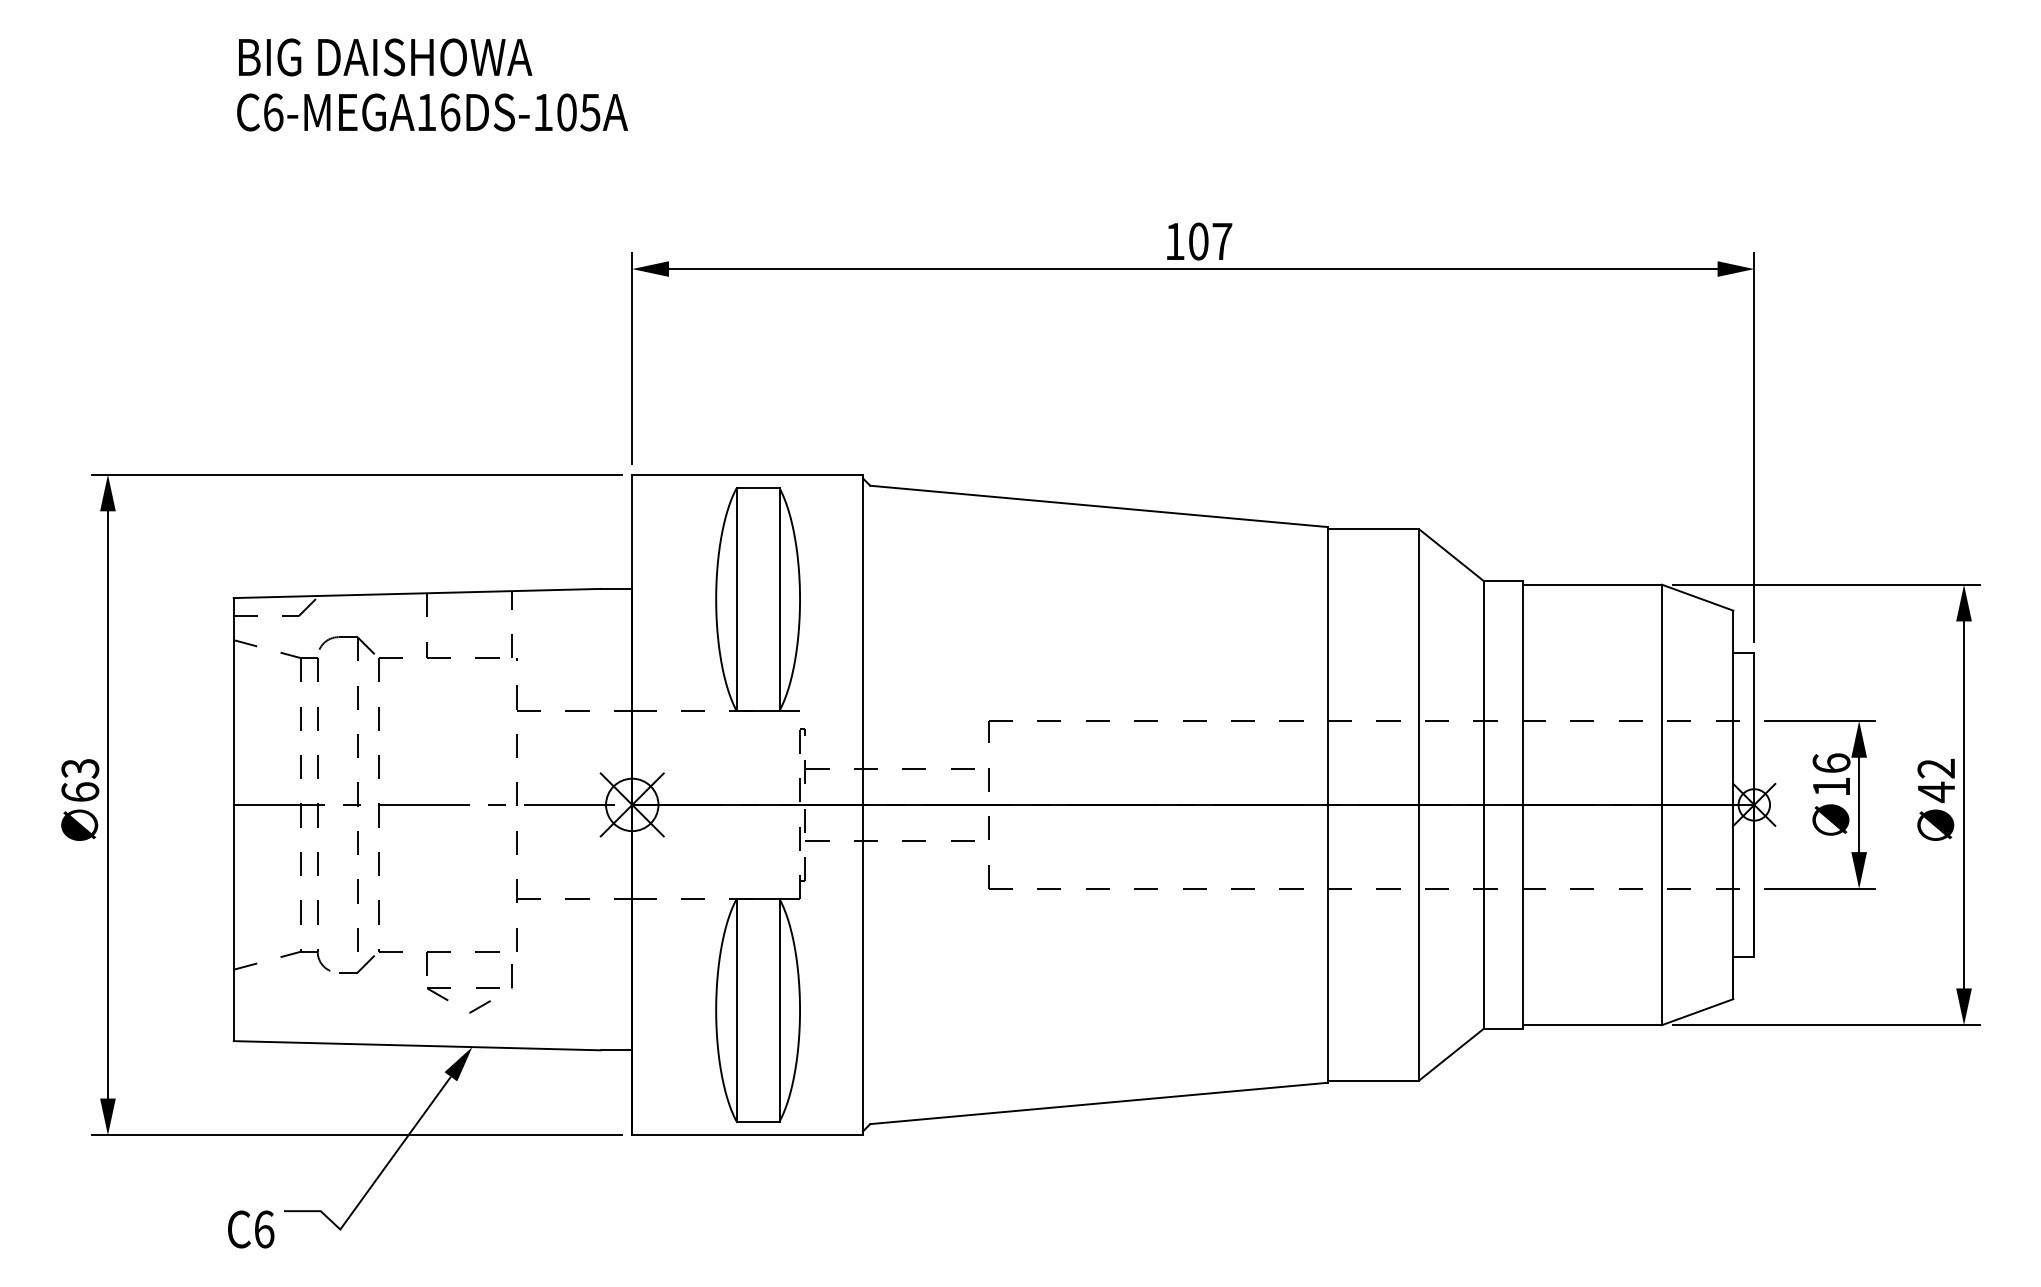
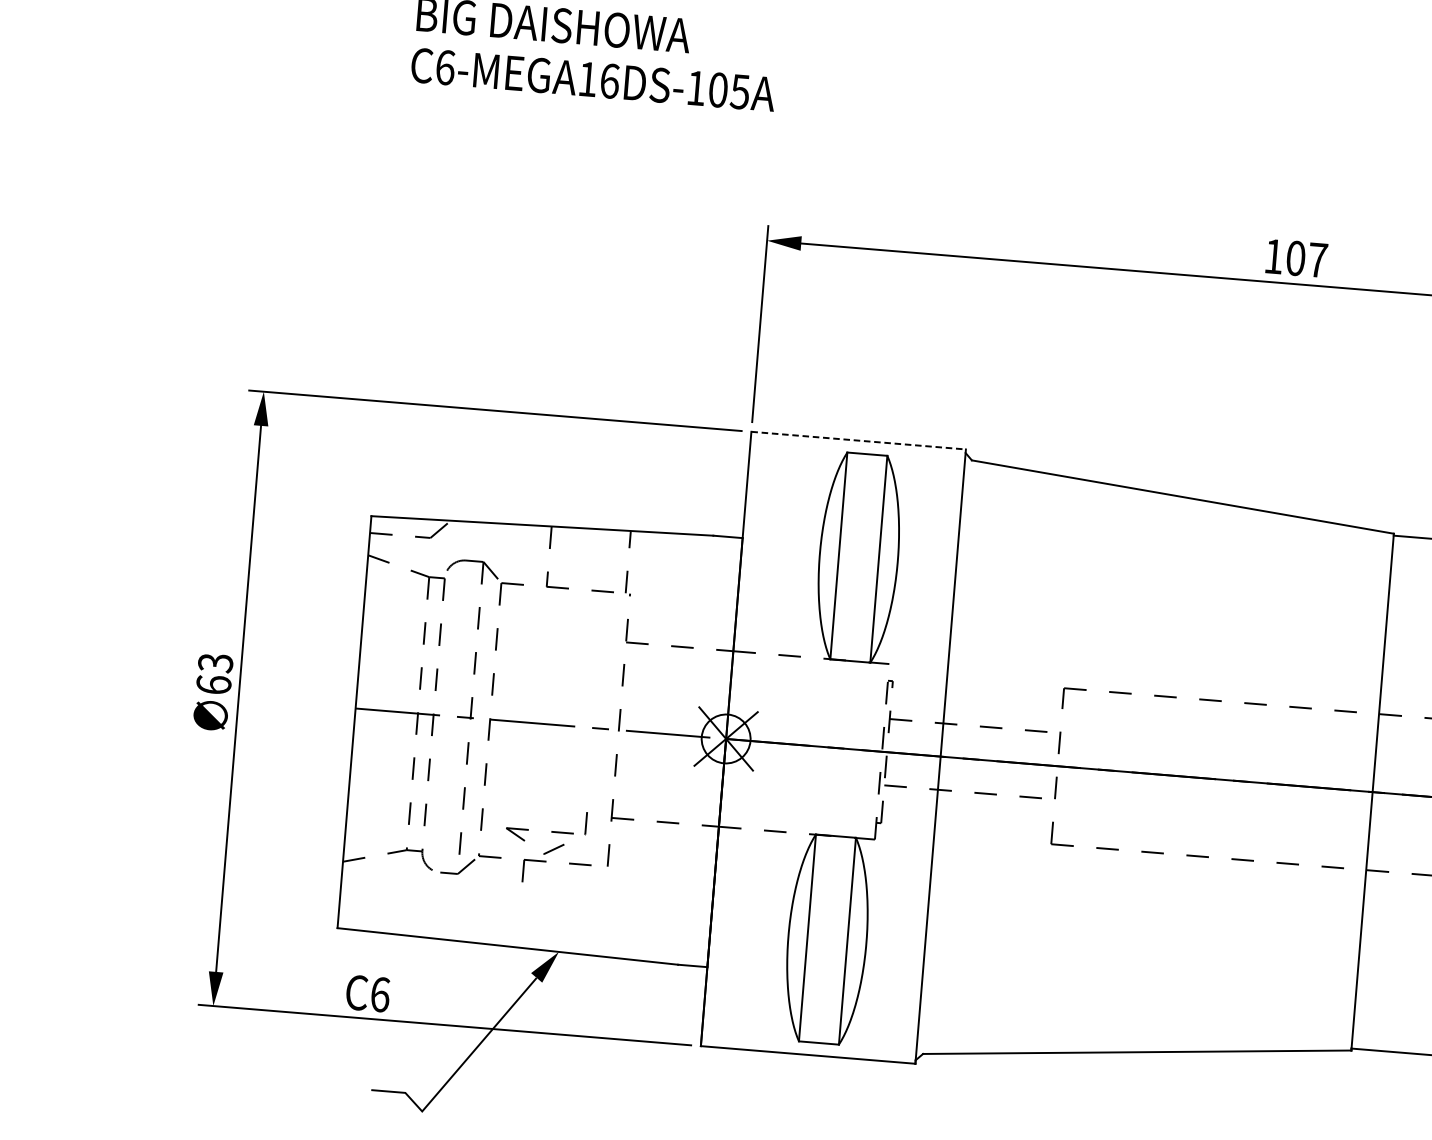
line: (748, 474) -> (859, 440), solid -> dashed
part: (476, 988) -> (552, 831), moved
text: (251, 1229) -> (368, 993), moved

